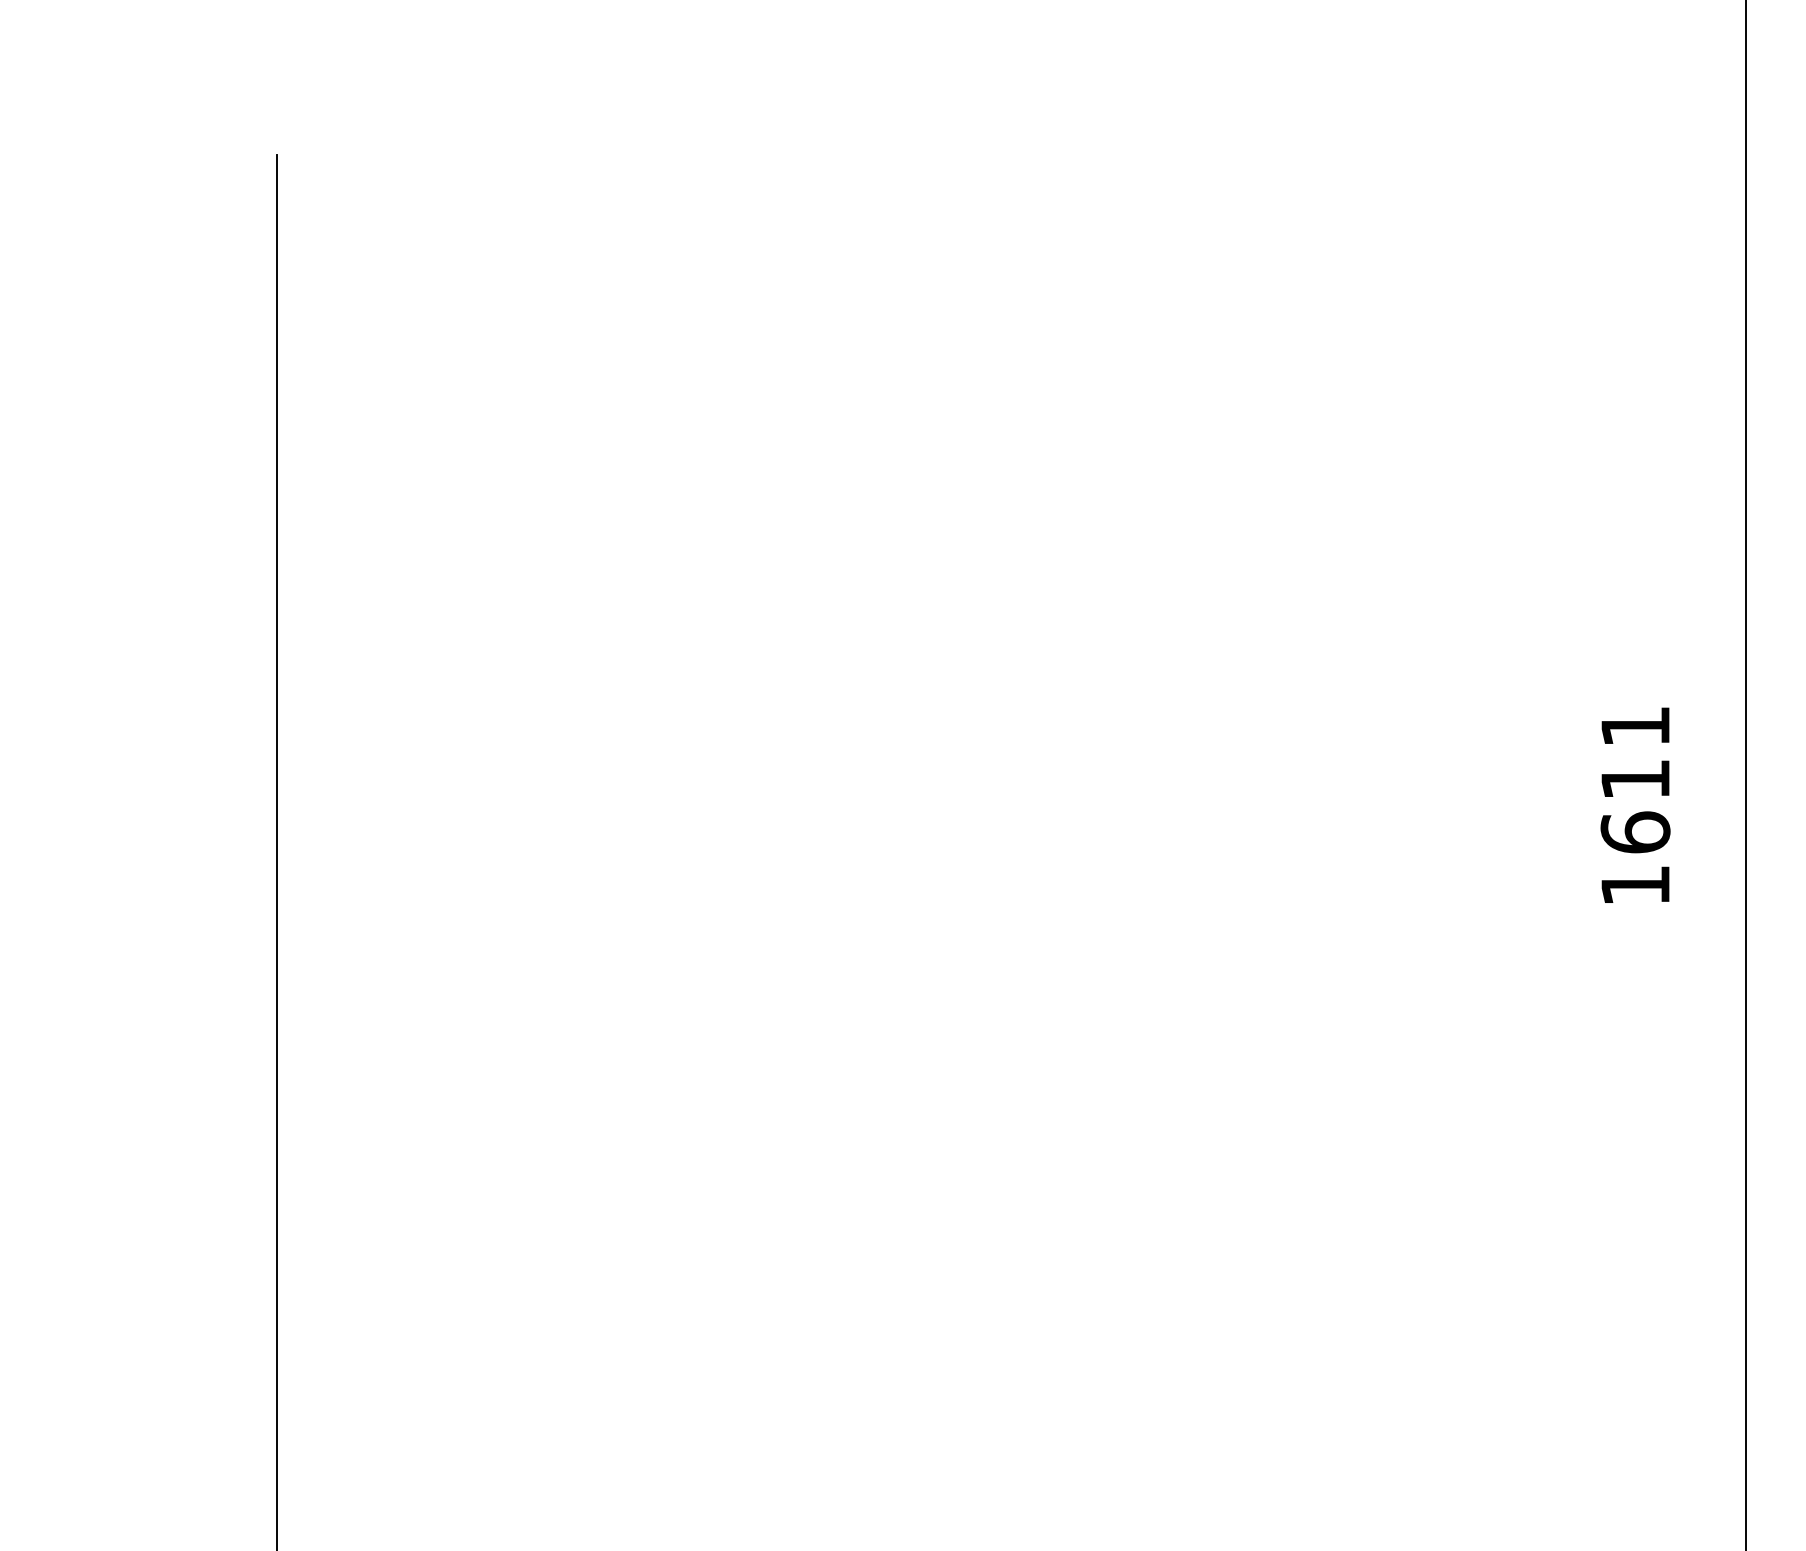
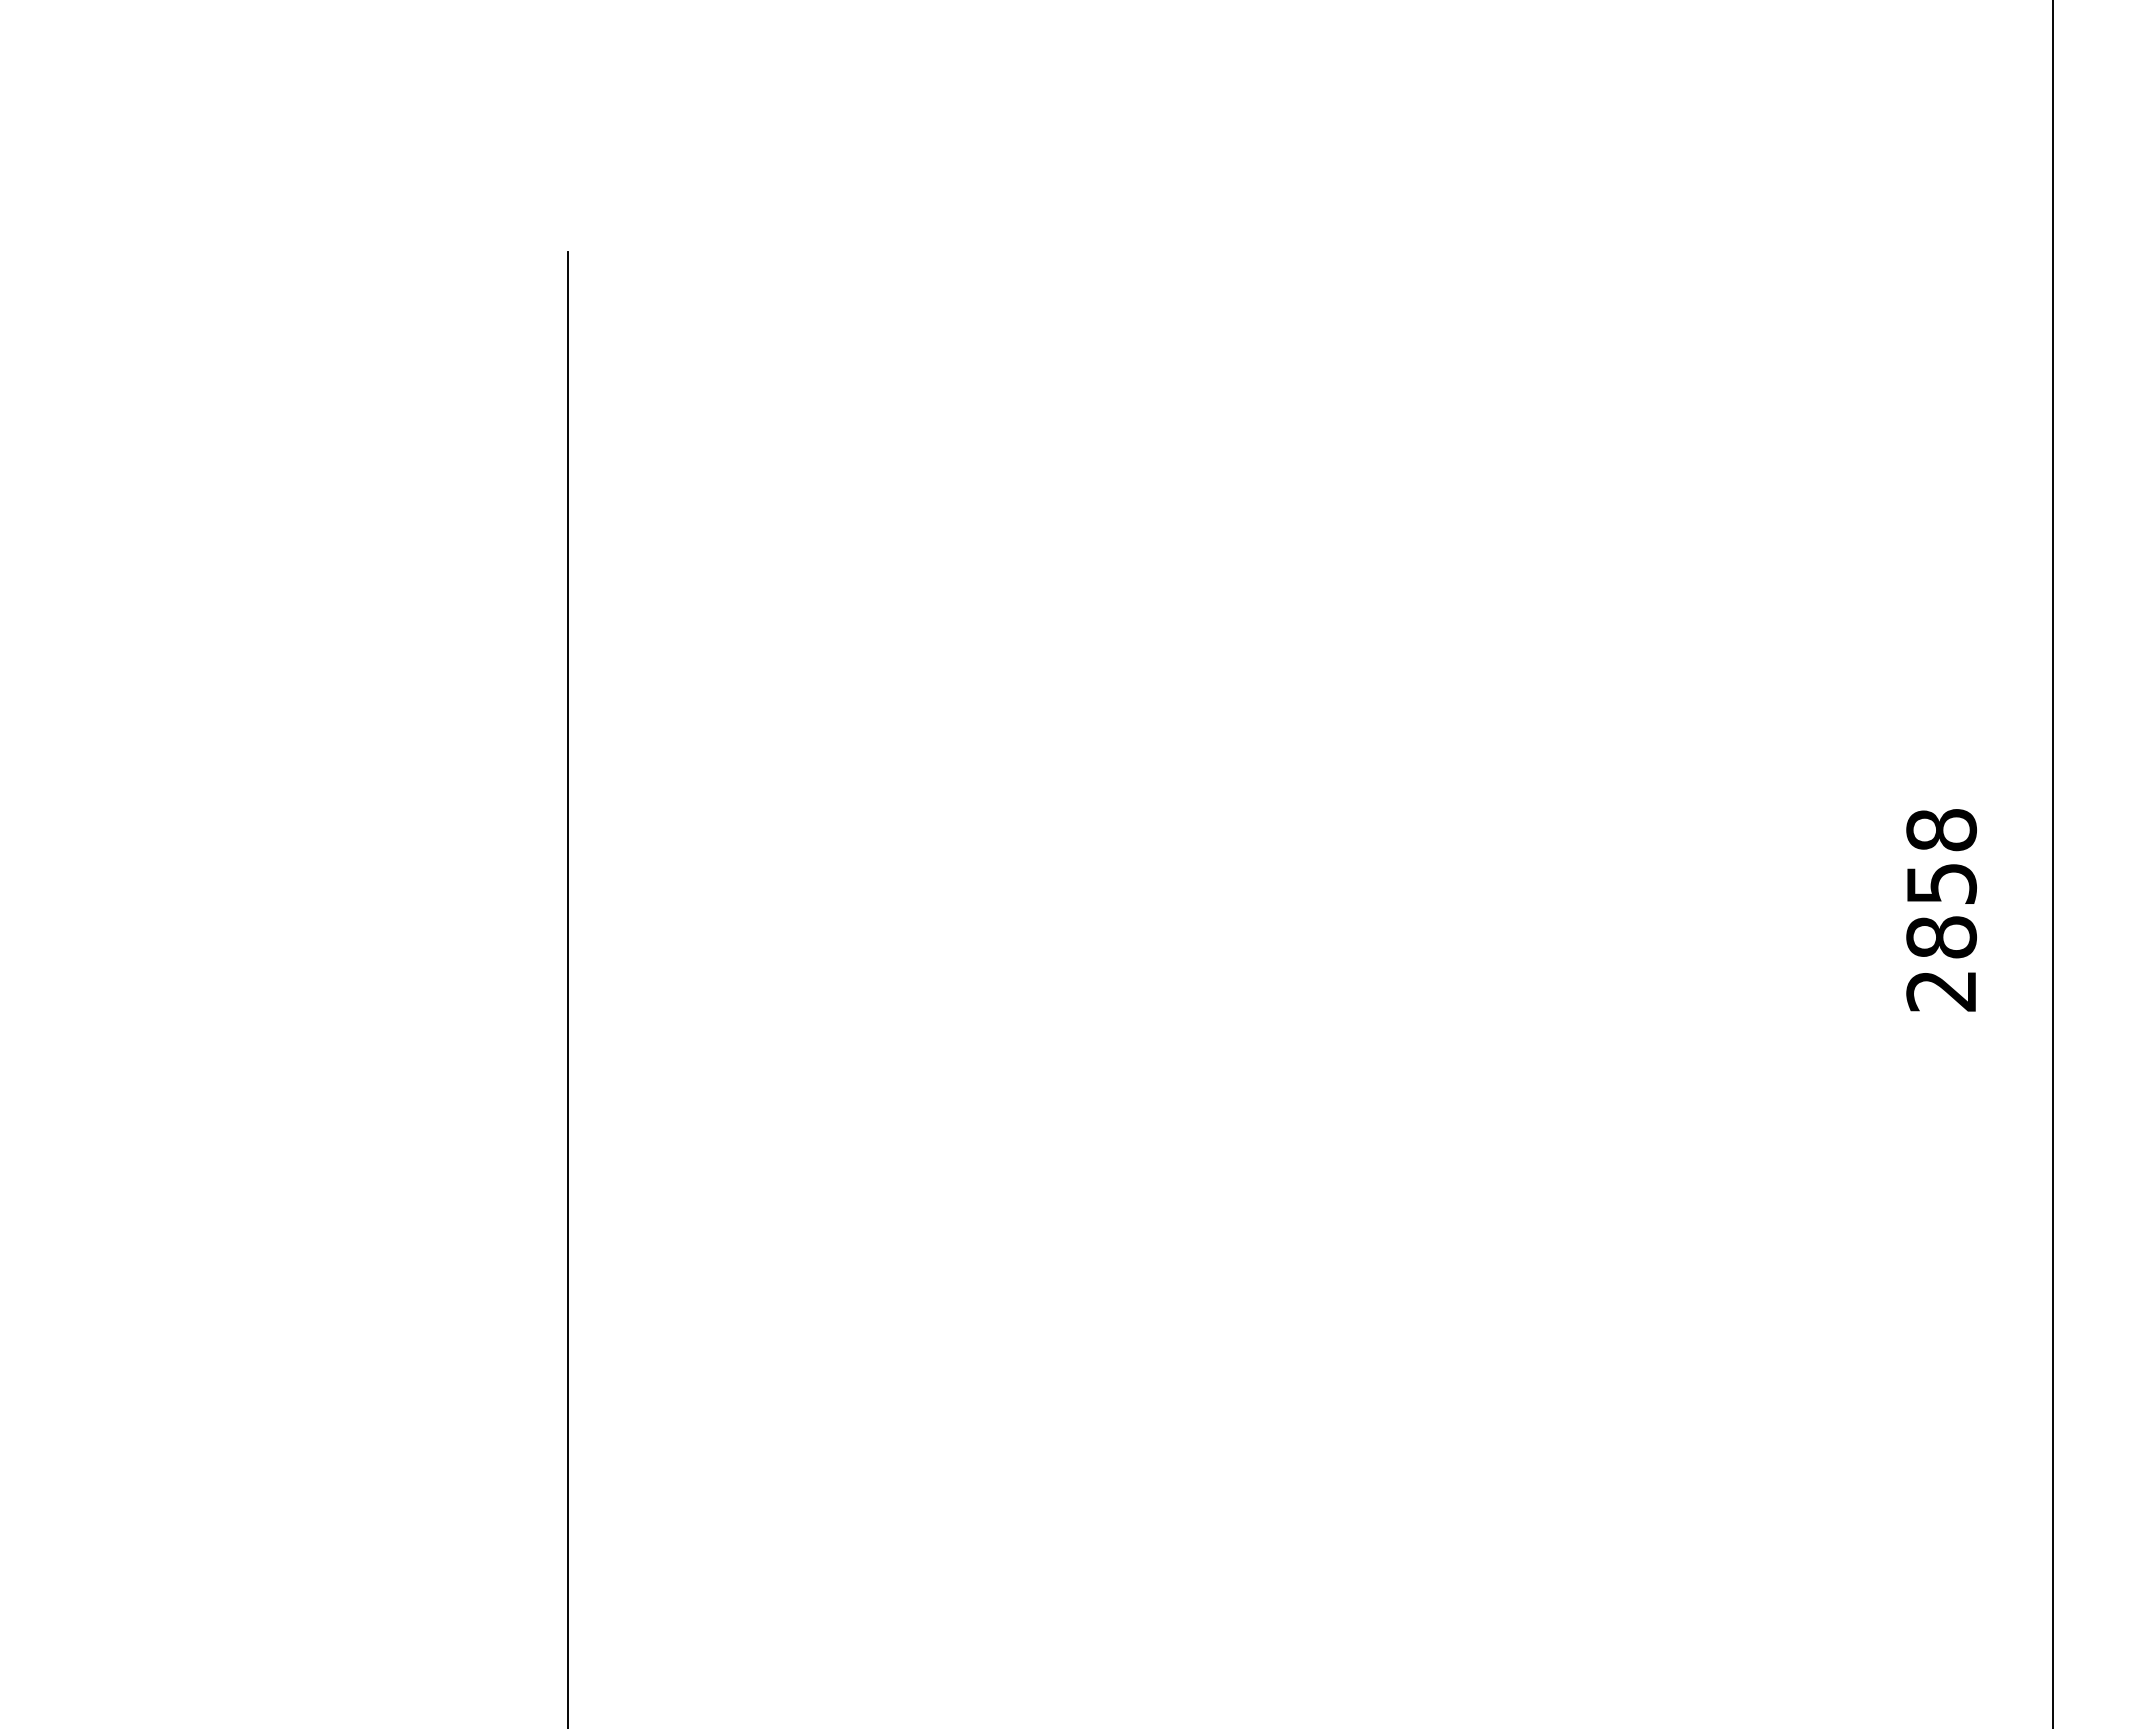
text: (1635, 806) -> (1941, 910), 1611 -> 2858

